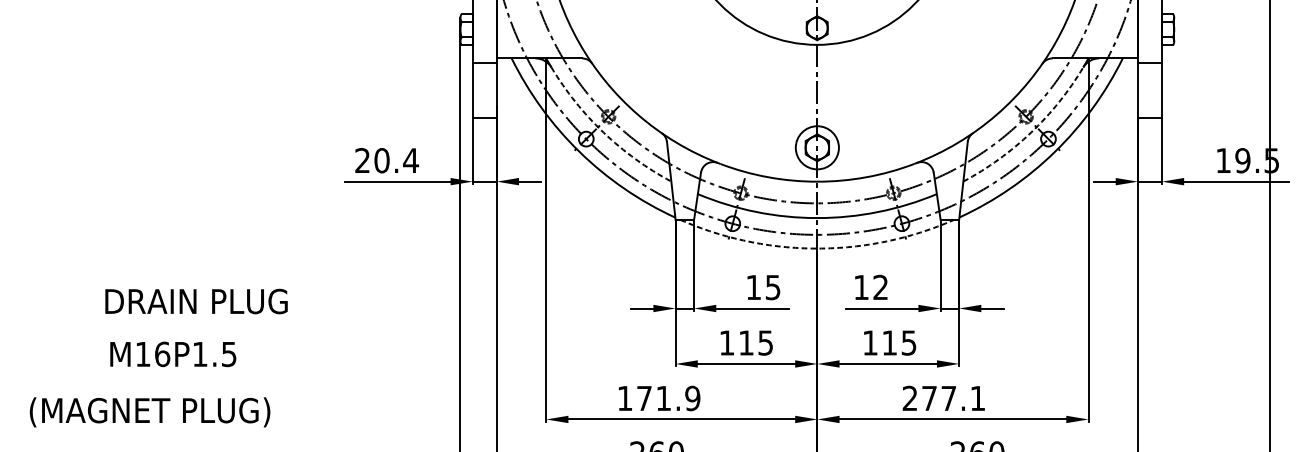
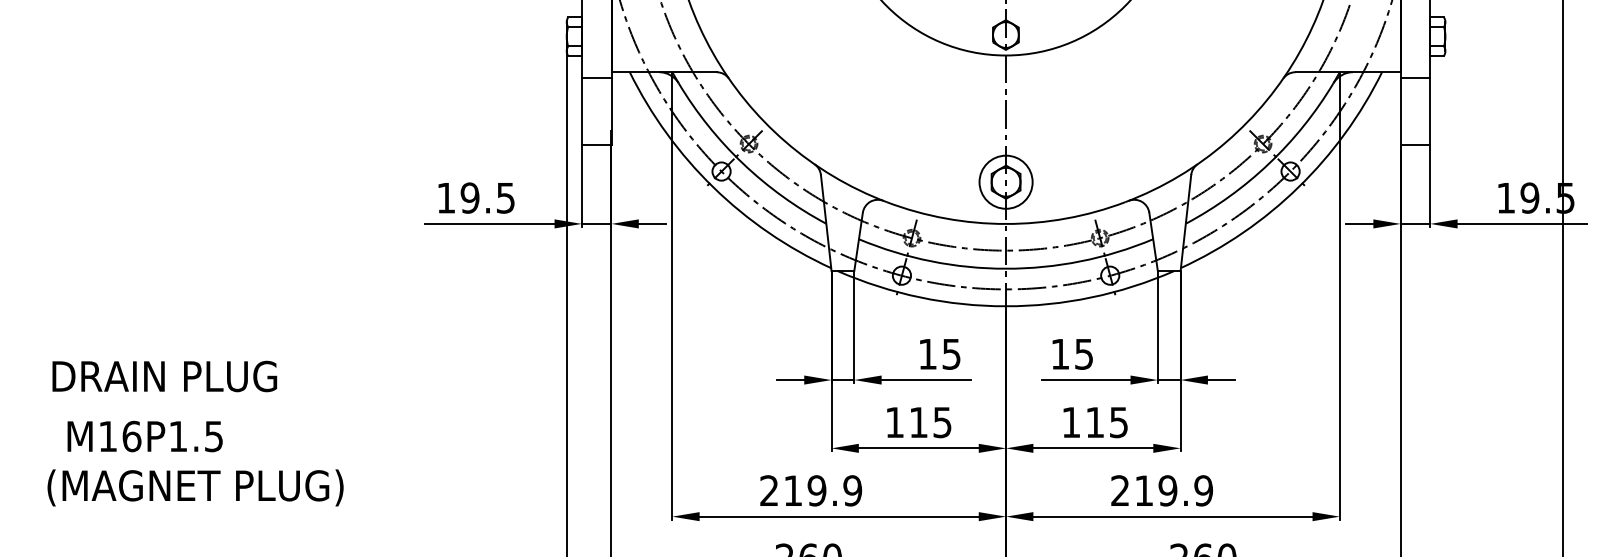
arc: (603, 132) -> (742, 163), dashed -> solid
arc: (1031, 132) -> (1269, 163), dashed -> solid
text: (387, 160) -> (476, 197), 20.4 -> 19.5
arc: (816, 248) -> (1005, 306), dashed -> solid
text: (880, 286) -> (1083, 353), 12 -> 15
text: (196, 301) -> (164, 376), moved
text: (172, 354) -> (144, 436), moved
text: (644, 398) -> (793, 490), 171.9 -> 219.9
text: (954, 398) -> (1174, 490), 277.1 -> 219.9
text: (149, 412) -> (195, 487), moved

